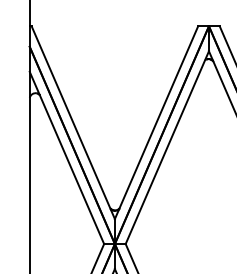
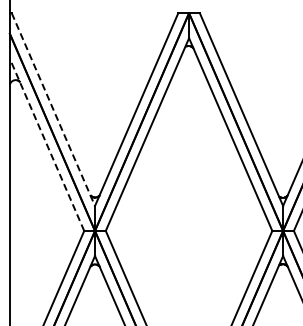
line: (73, 123) -> (53, 110), solid -> dashed
line: (67, 157) -> (47, 144), solid -> dashed

